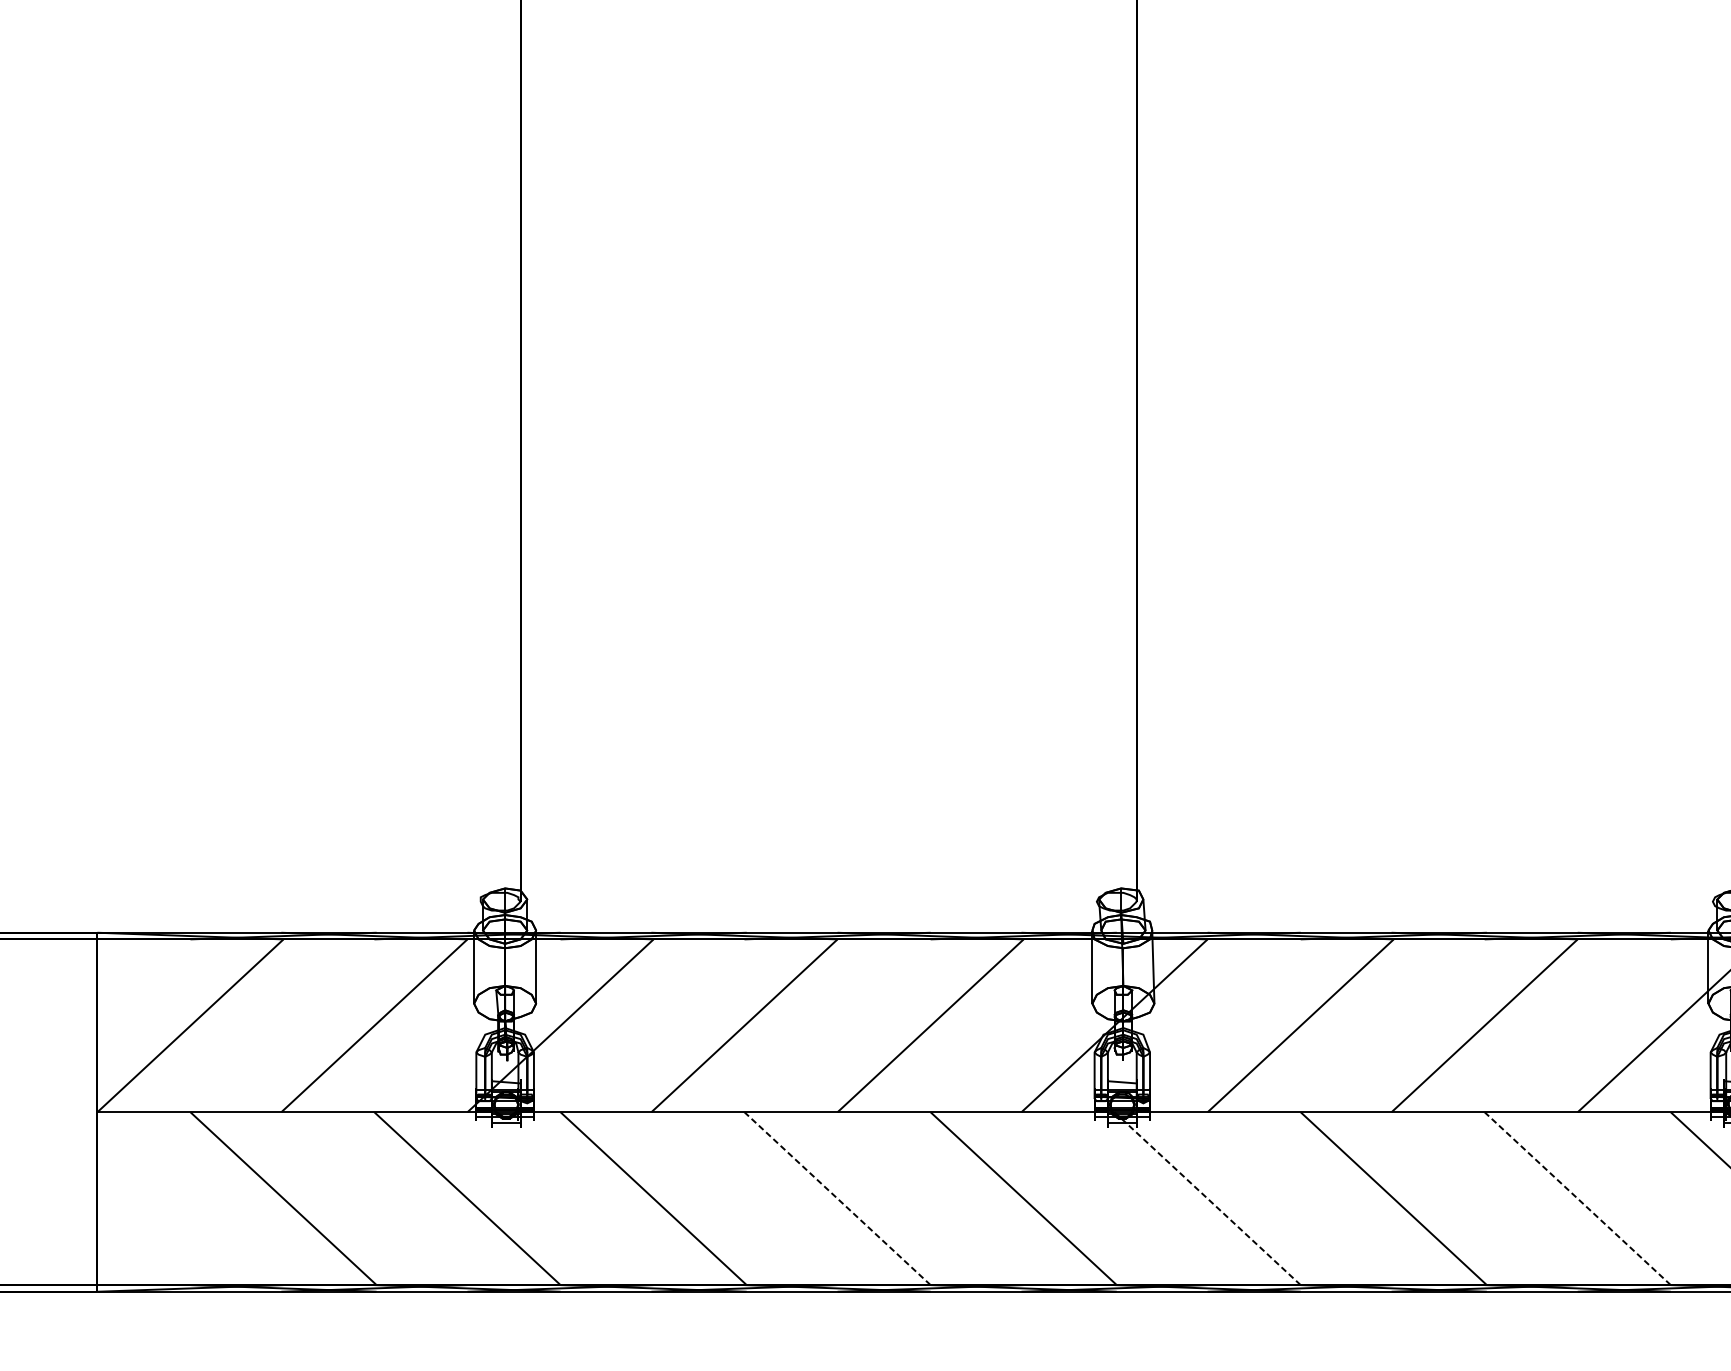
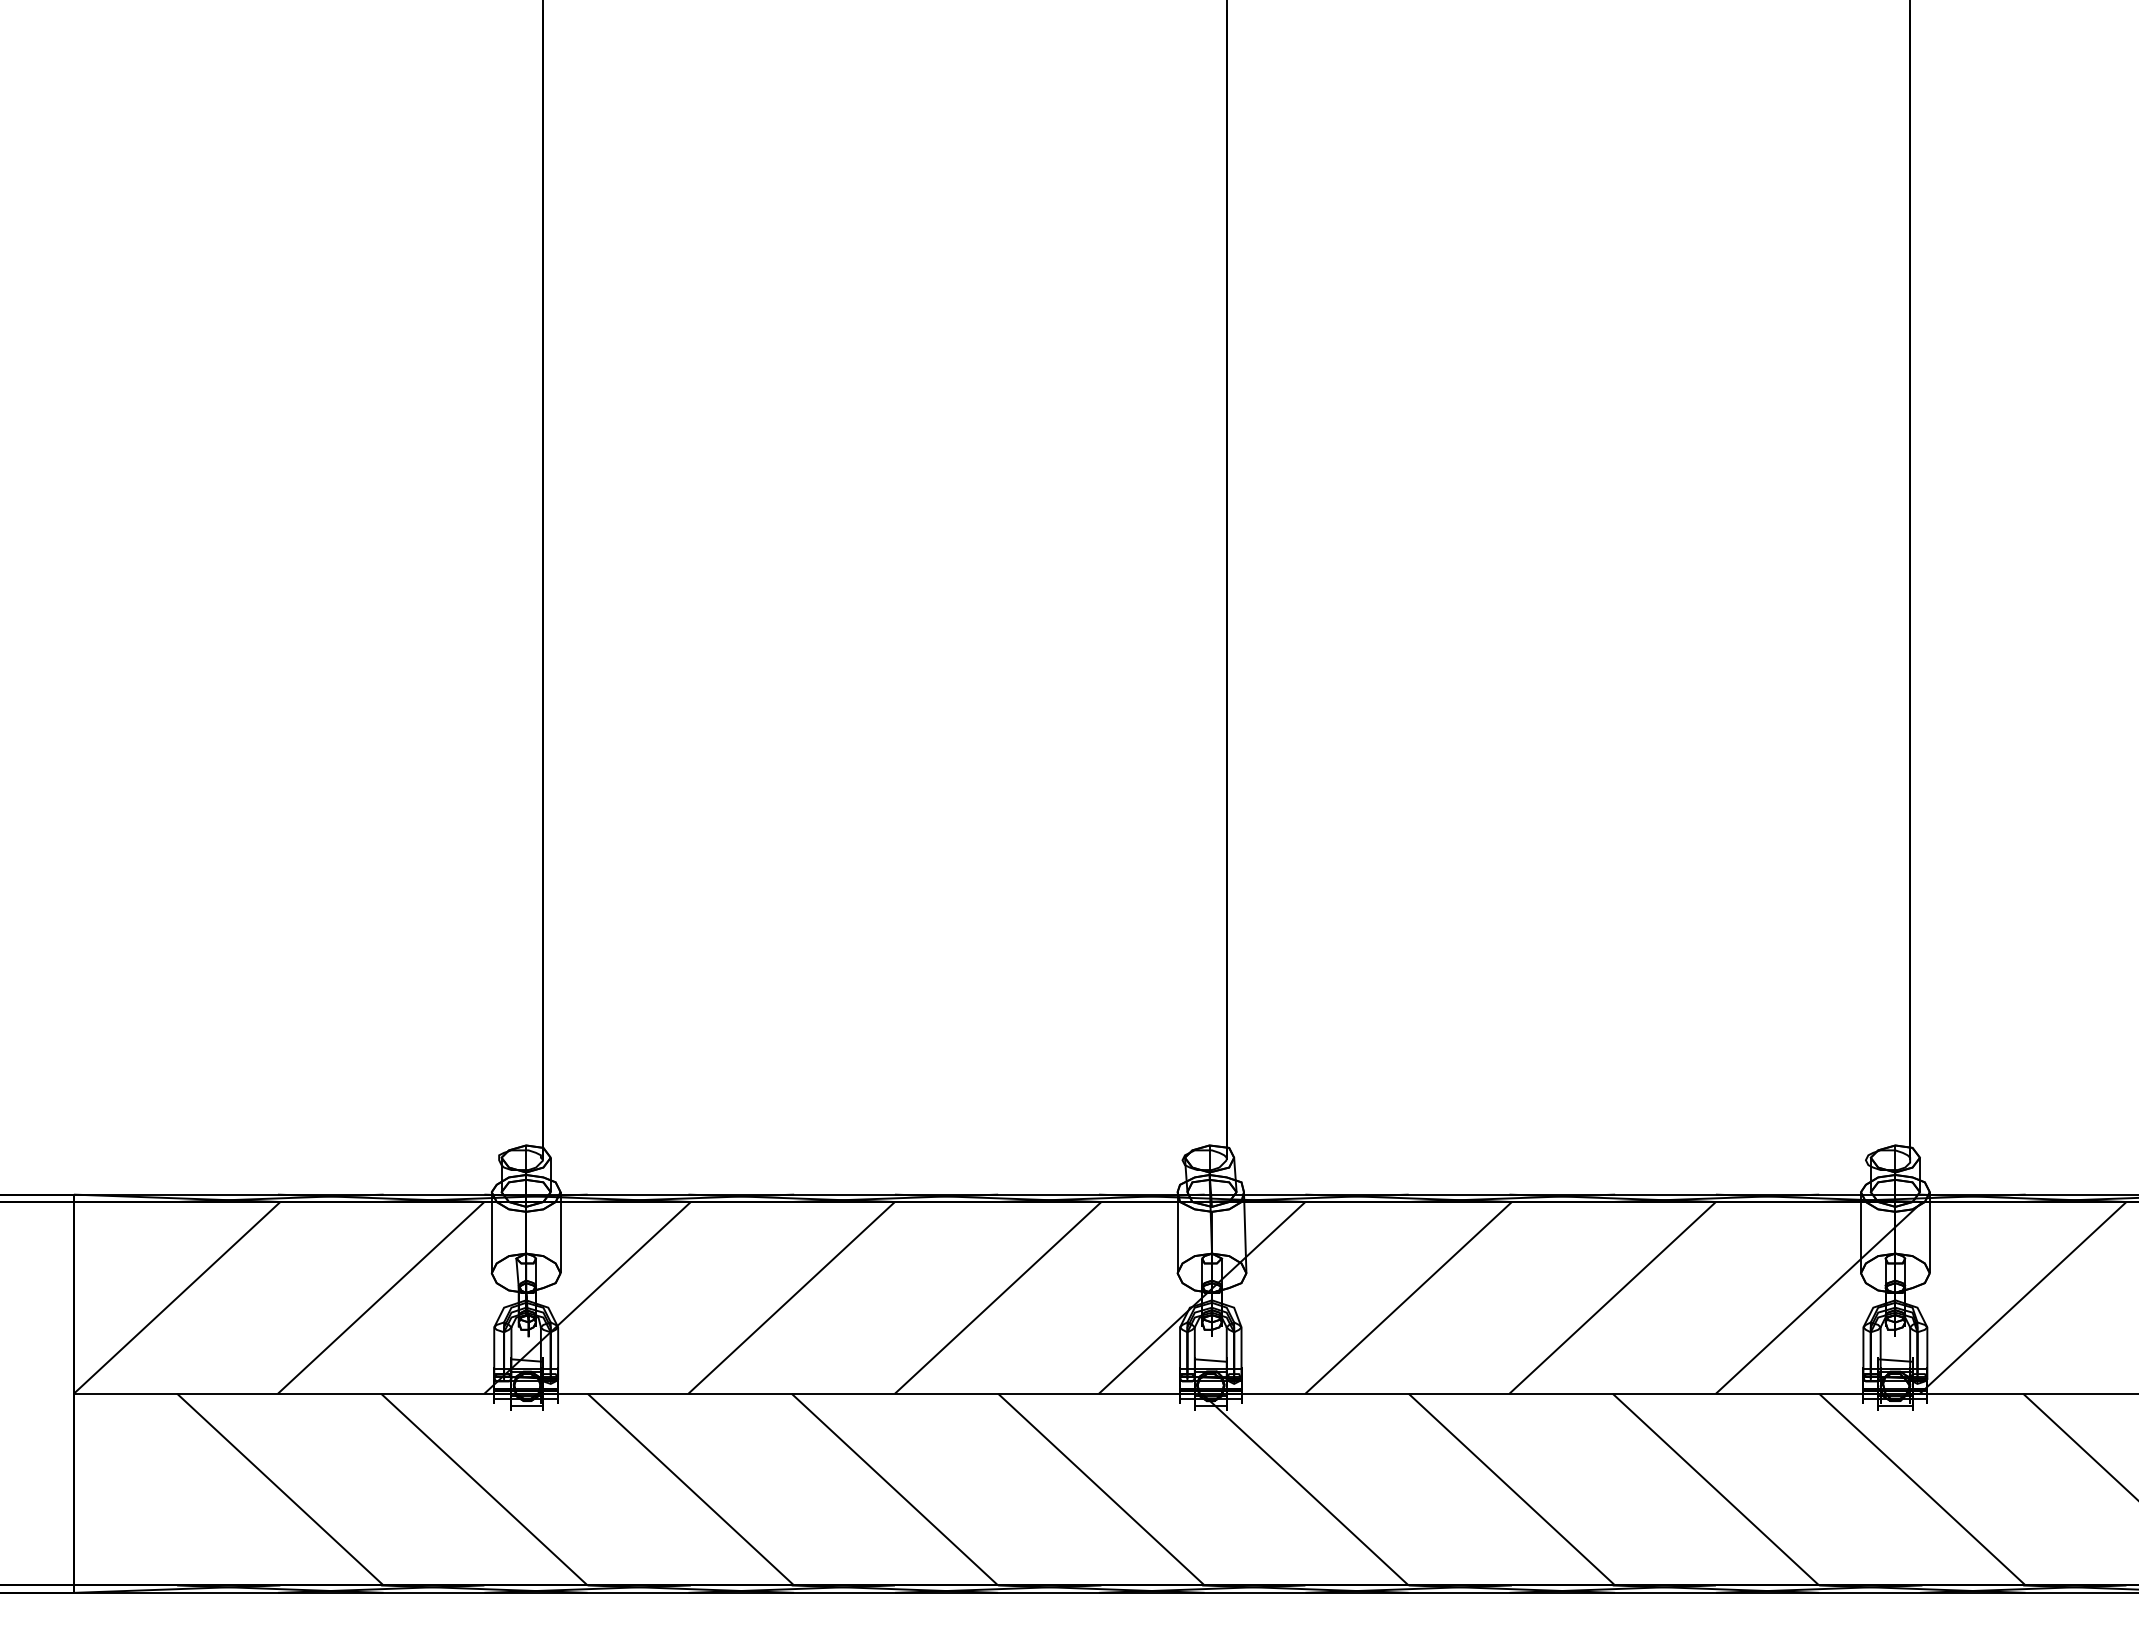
line: (837, 1198) -> (894, 1489), dashed -> solid
line: (1207, 1198) -> (1305, 1489), dashed -> solid
line: (1577, 1198) -> (1715, 1489), dashed -> solid

